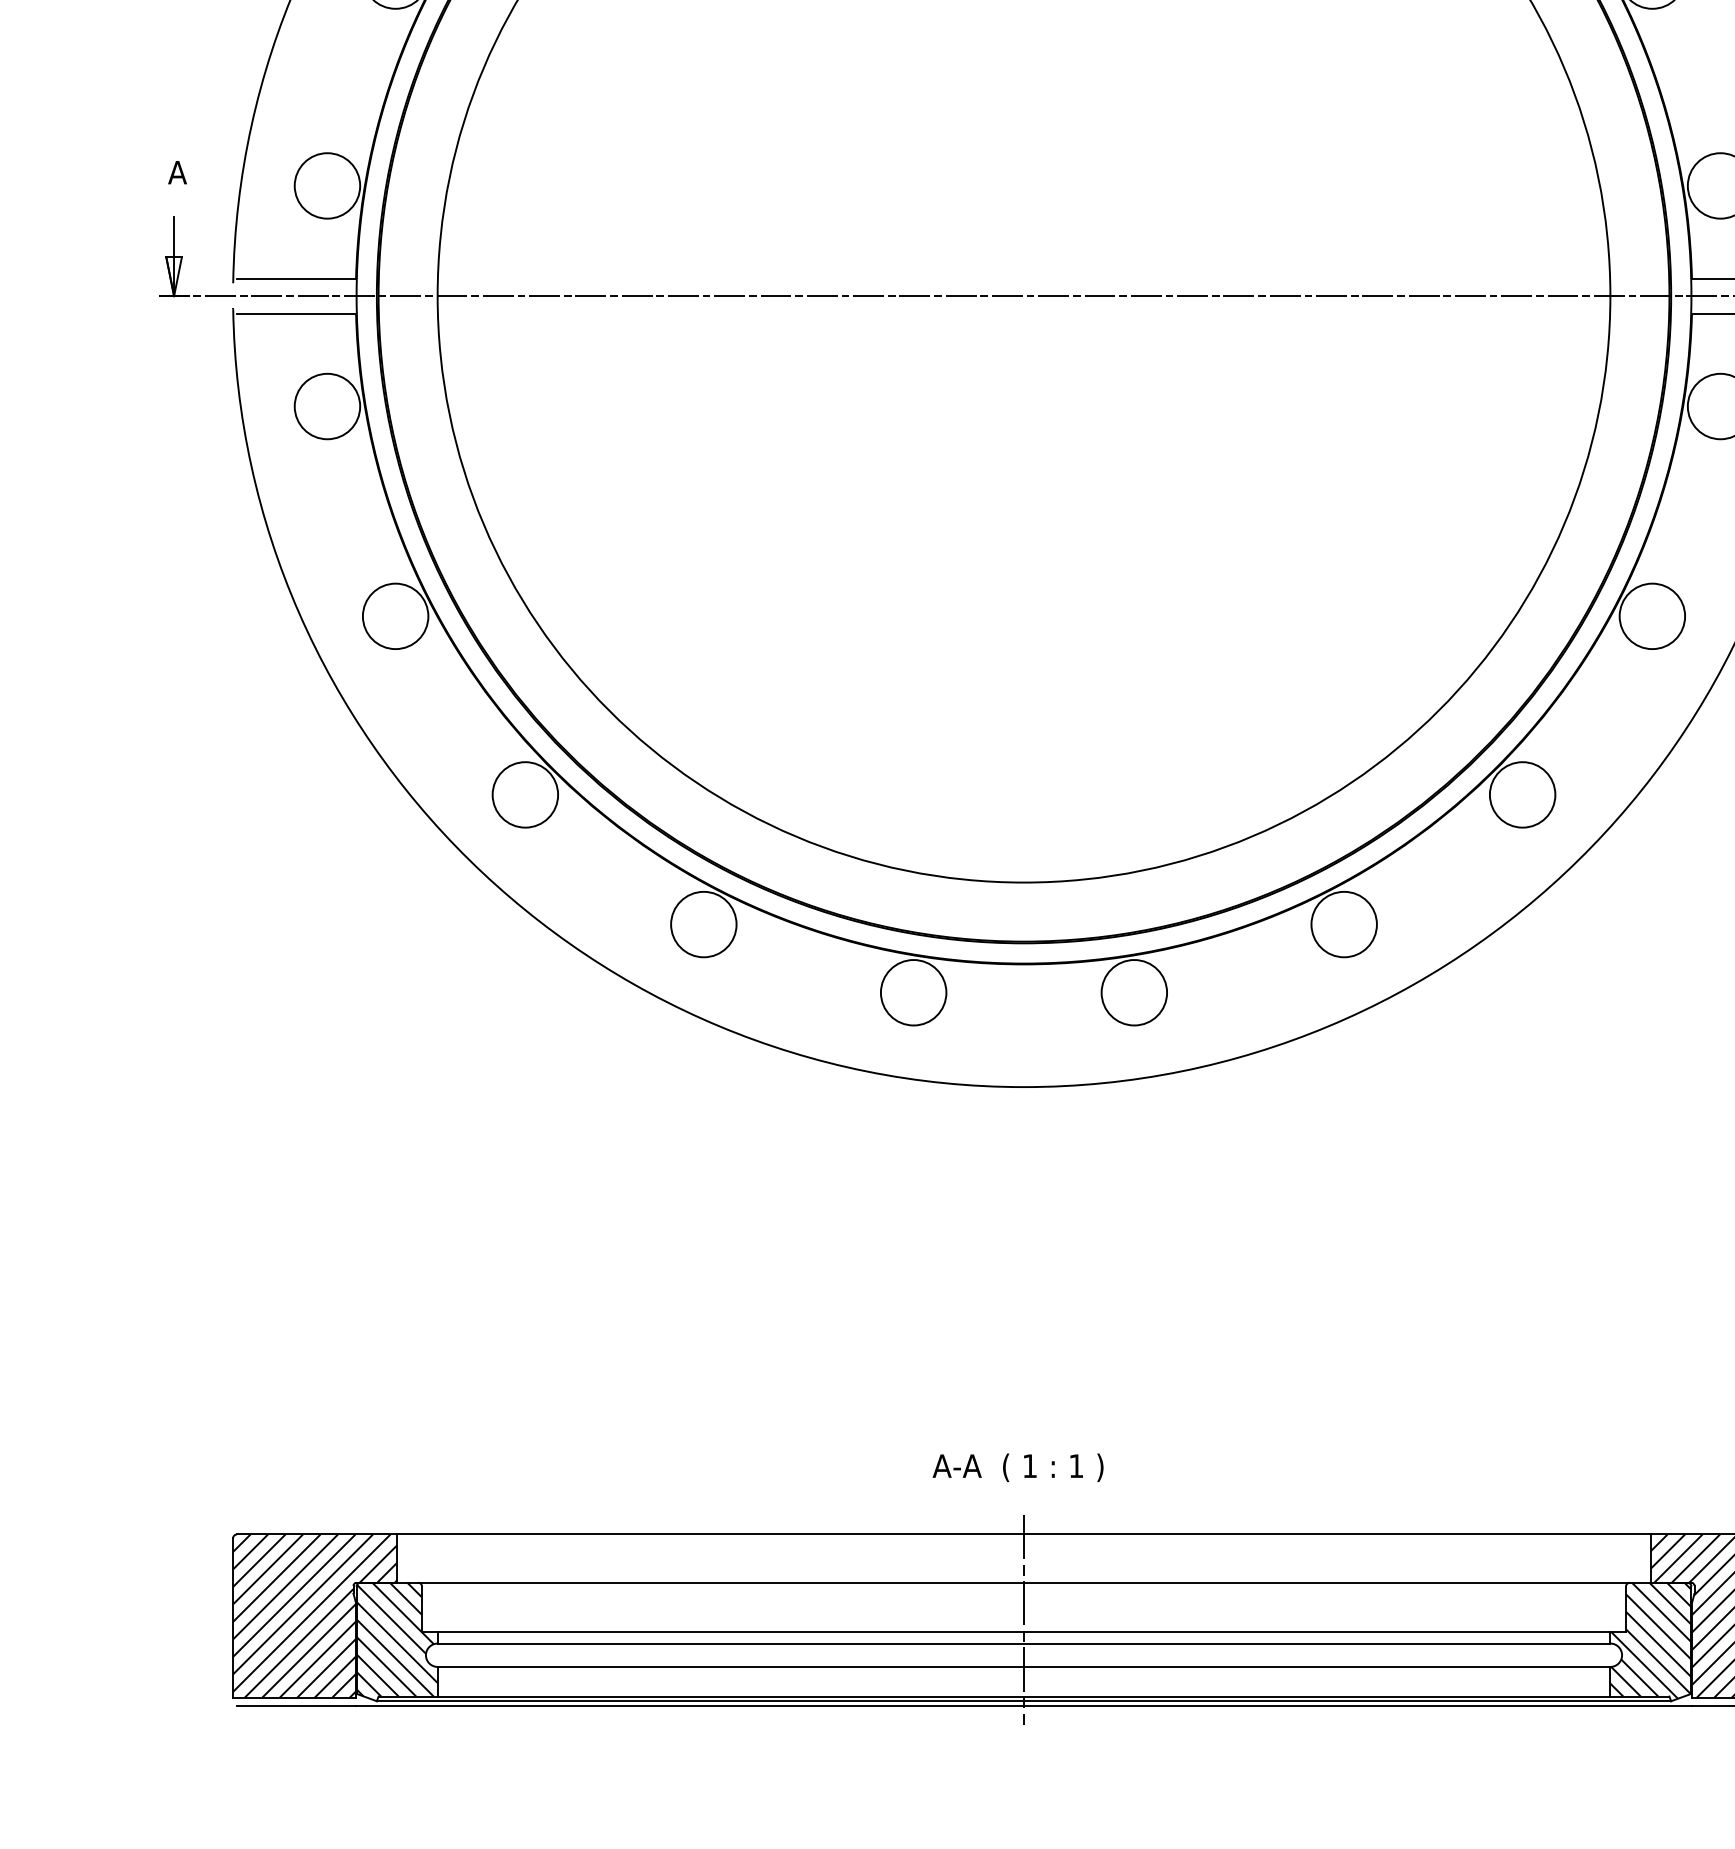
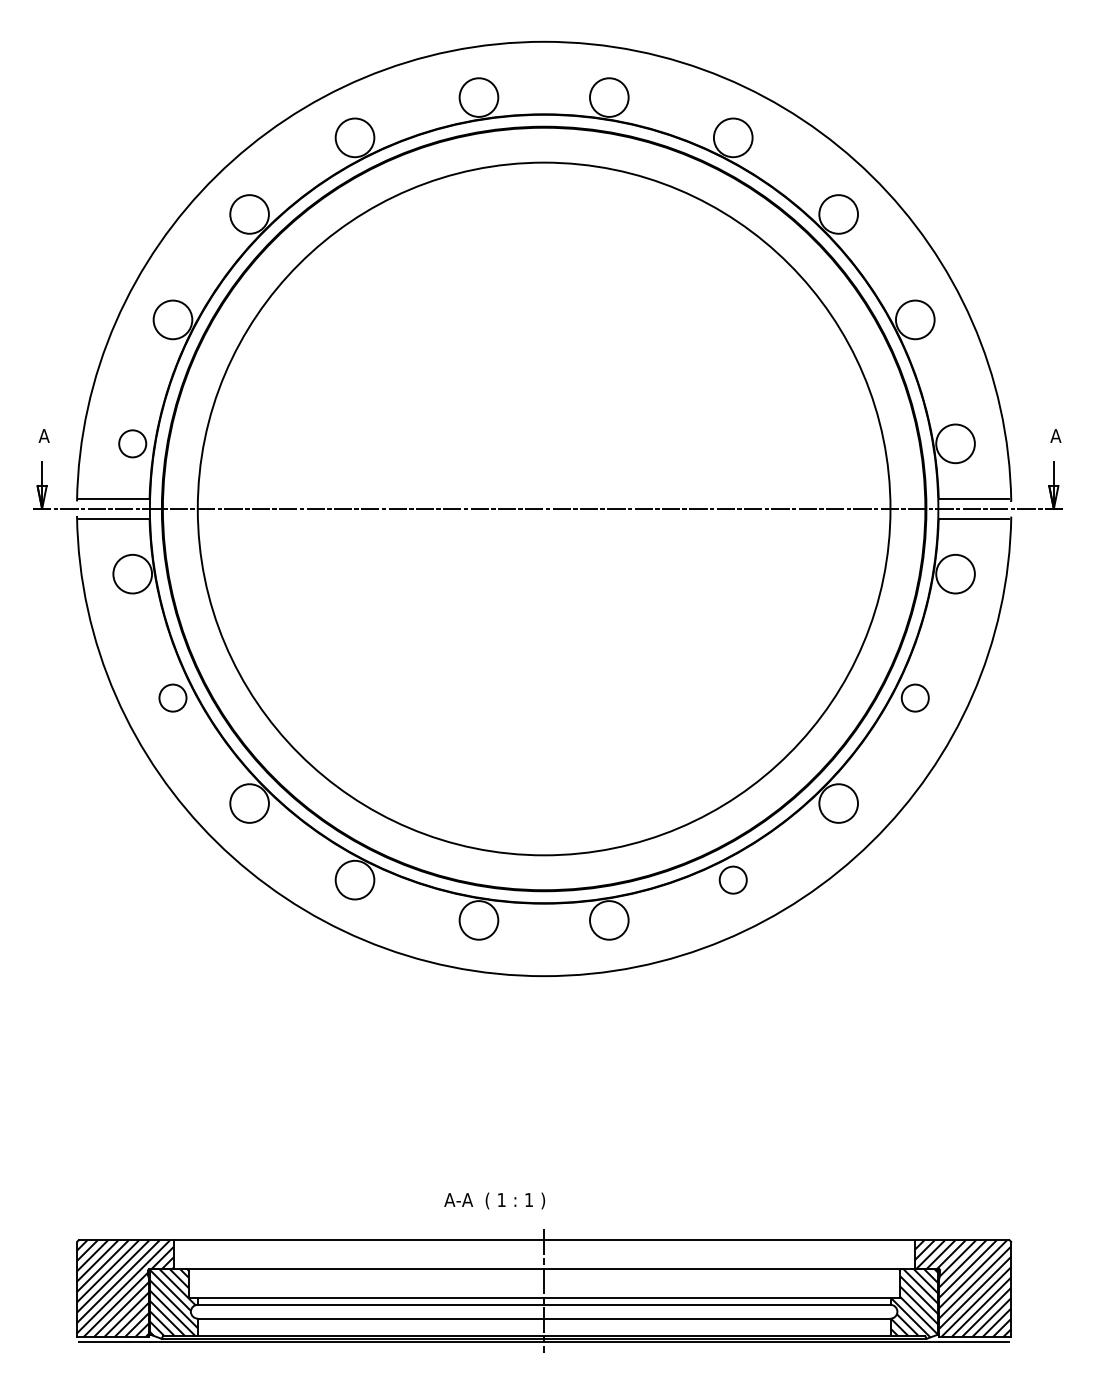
circle: (327, 185) -> (132, 443), size x0.7
circle: (394, 615) -> (172, 697), size x0.7
circle: (1651, 615) -> (914, 697), size x0.7
circle: (1342, 923) -> (732, 879), size x0.7
text: (1017, 1466) -> (494, 1200), moved

